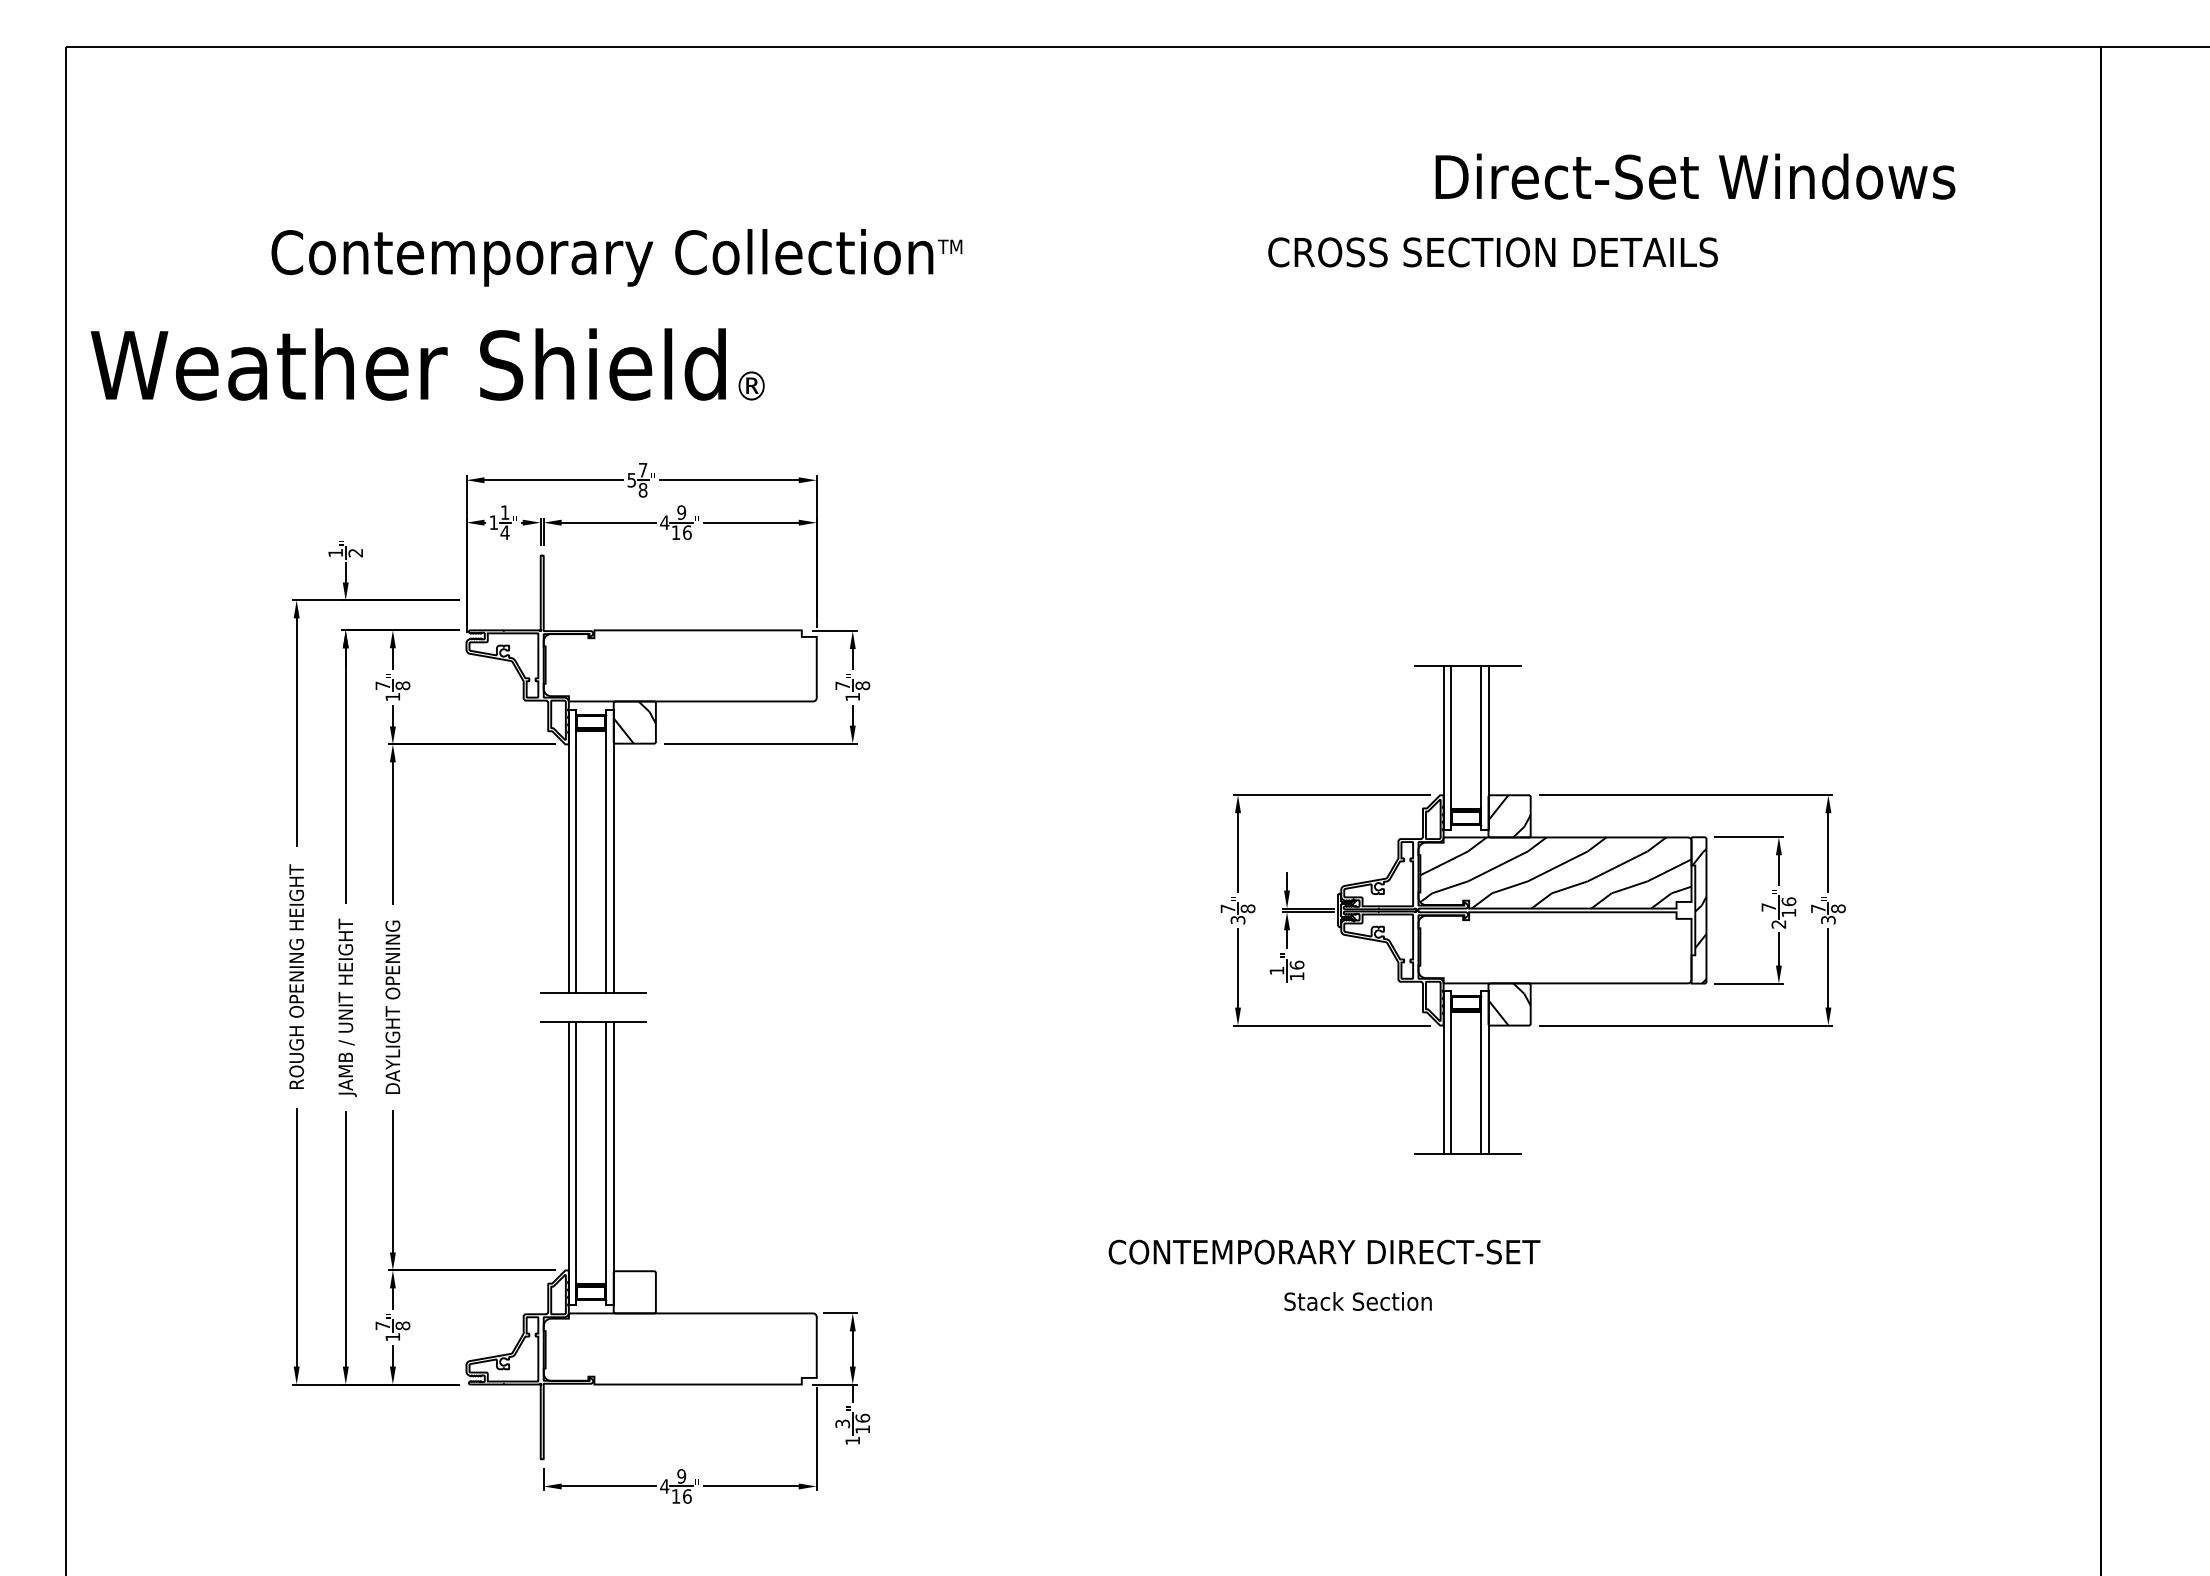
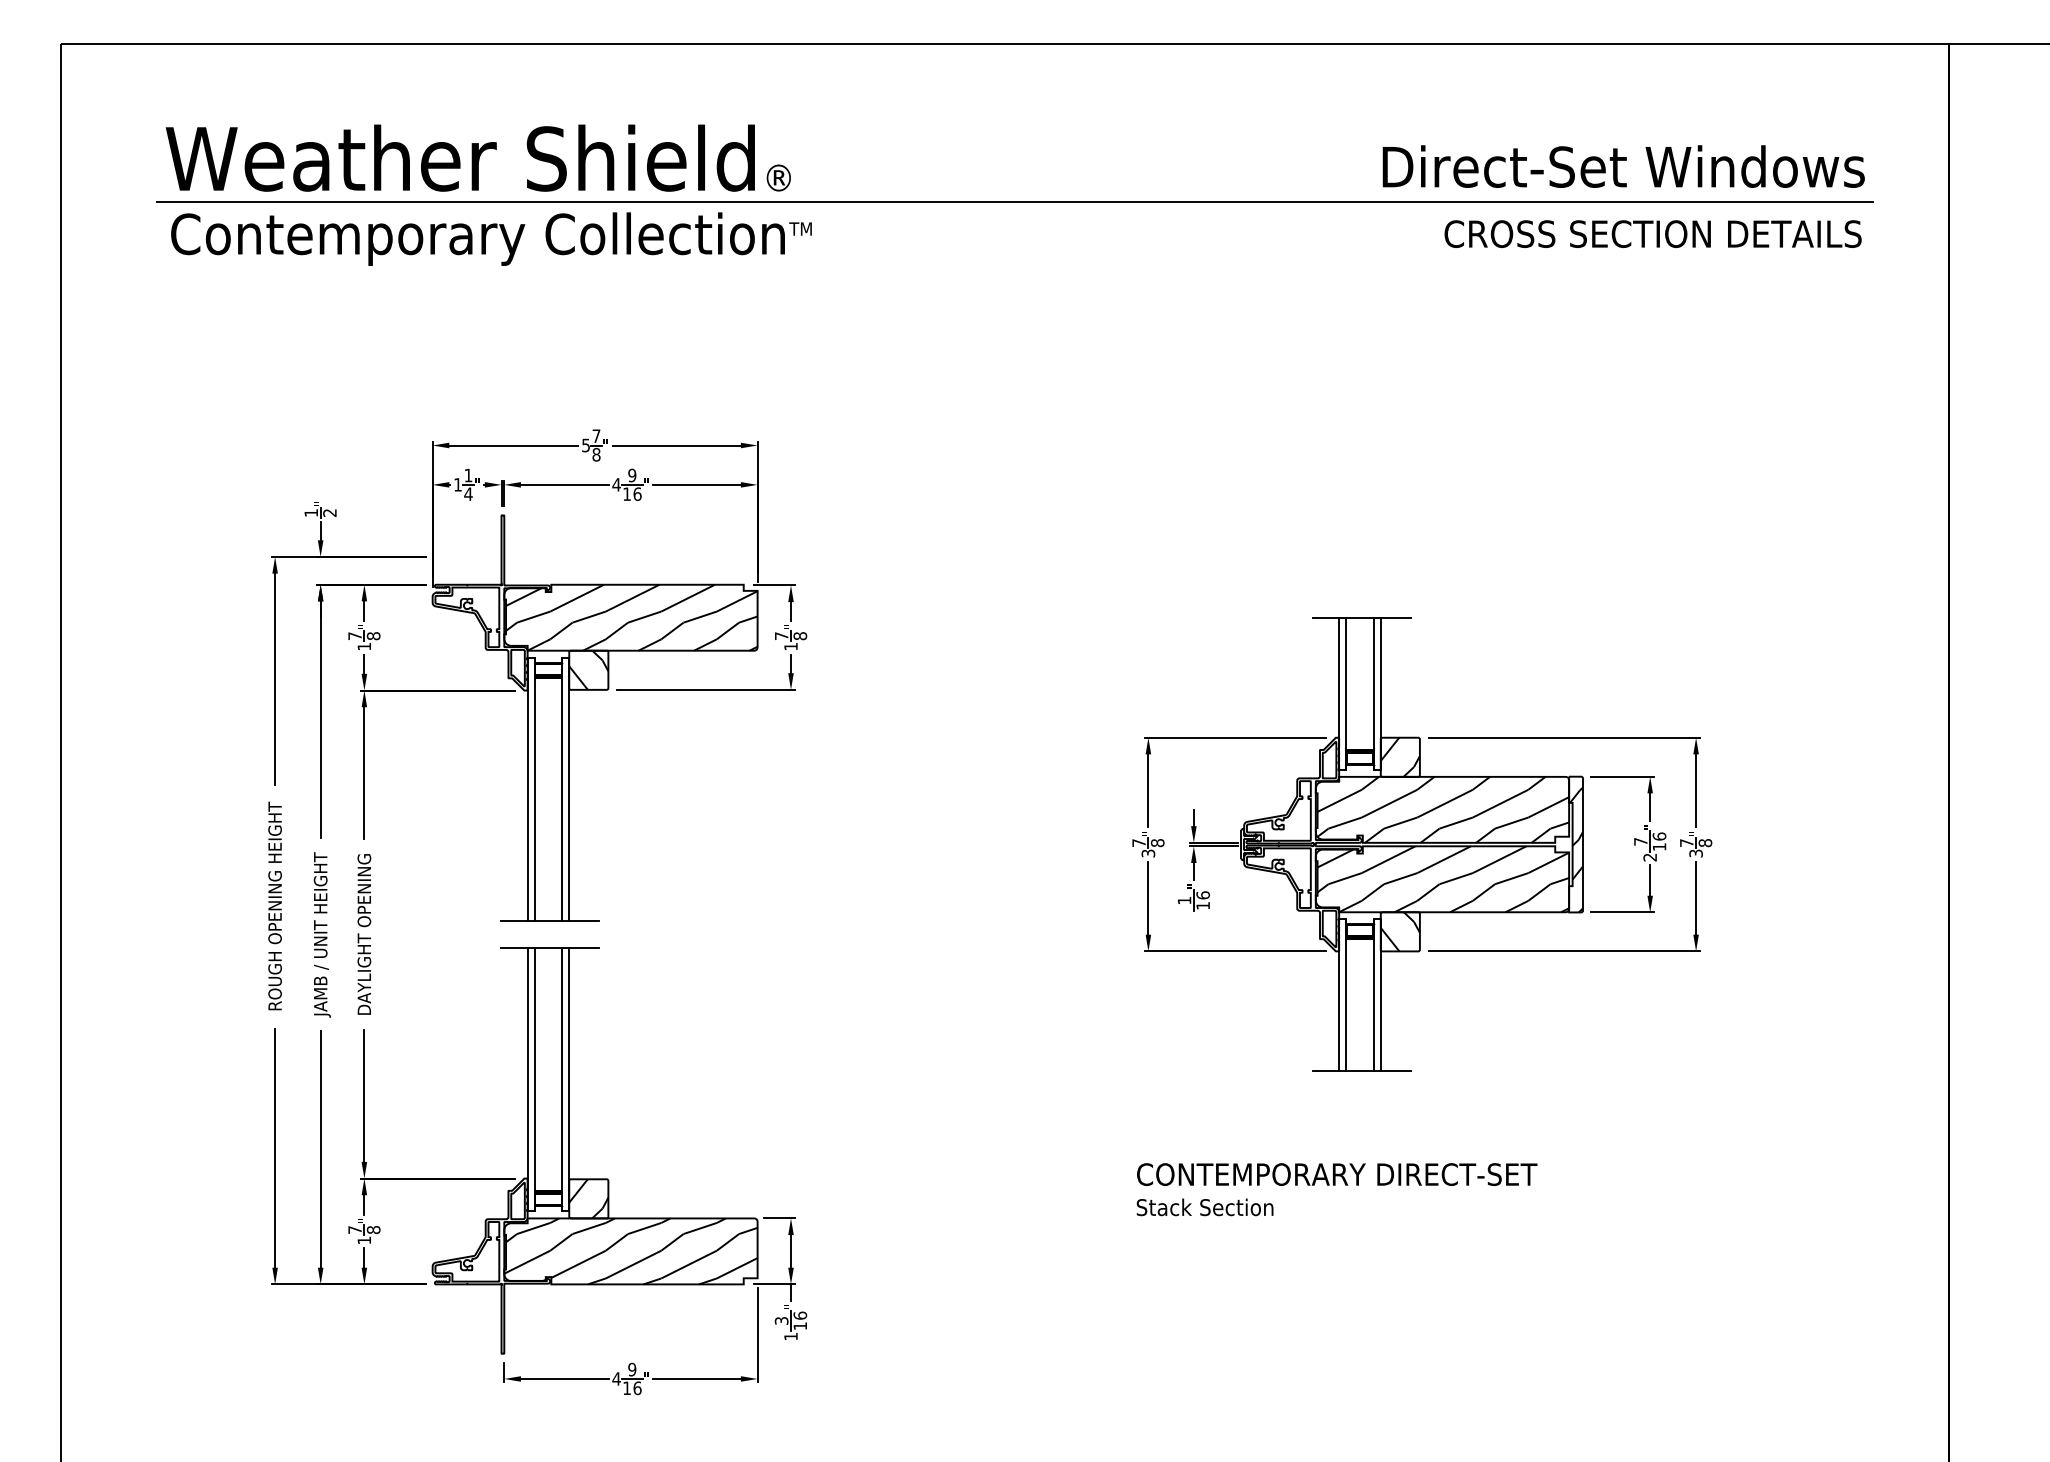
text: (1695, 176) -> (1623, 166), moved
line: (1094, 217) -> (1015, 201), added
text: (1492, 252) -> (1652, 234), moved
text: (616, 257) -> (491, 238), moved
text: (427, 364) -> (478, 158), moved
hatch: (680, 665) -> (631, 617), added
hatch: (1555, 947) -> (1442, 878), added
text: (1324, 1251) -> (1337, 1173), moved
hatch: (634, 1292) -> (588, 1199), added
text: (1357, 1301) -> (1204, 1207), moved
hatch: (679, 1348) -> (630, 1250), added

